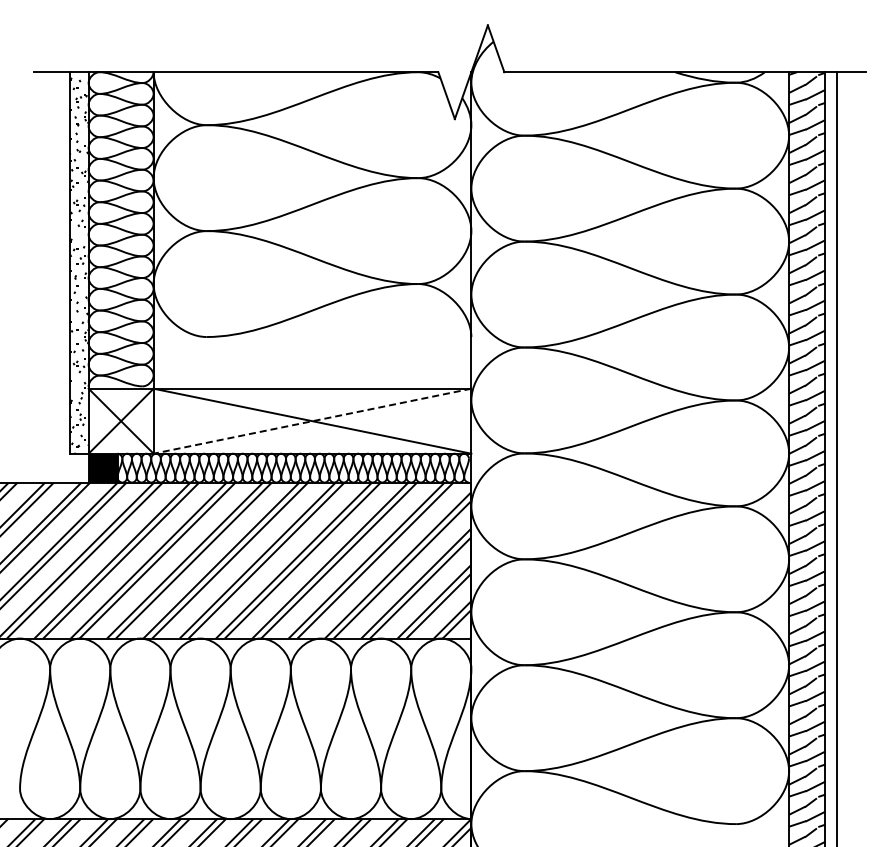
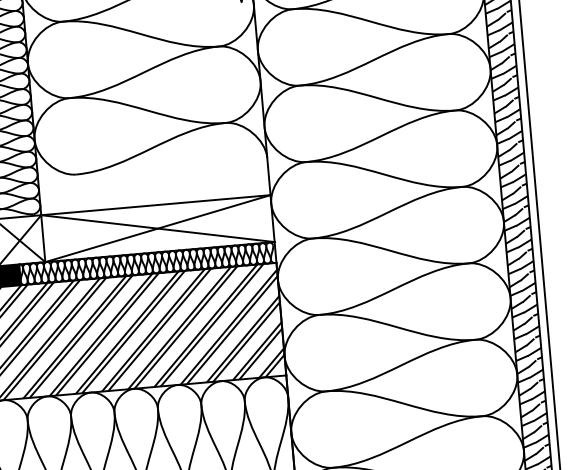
line: (312, 421) -> (157, 228), dashed -> solid

